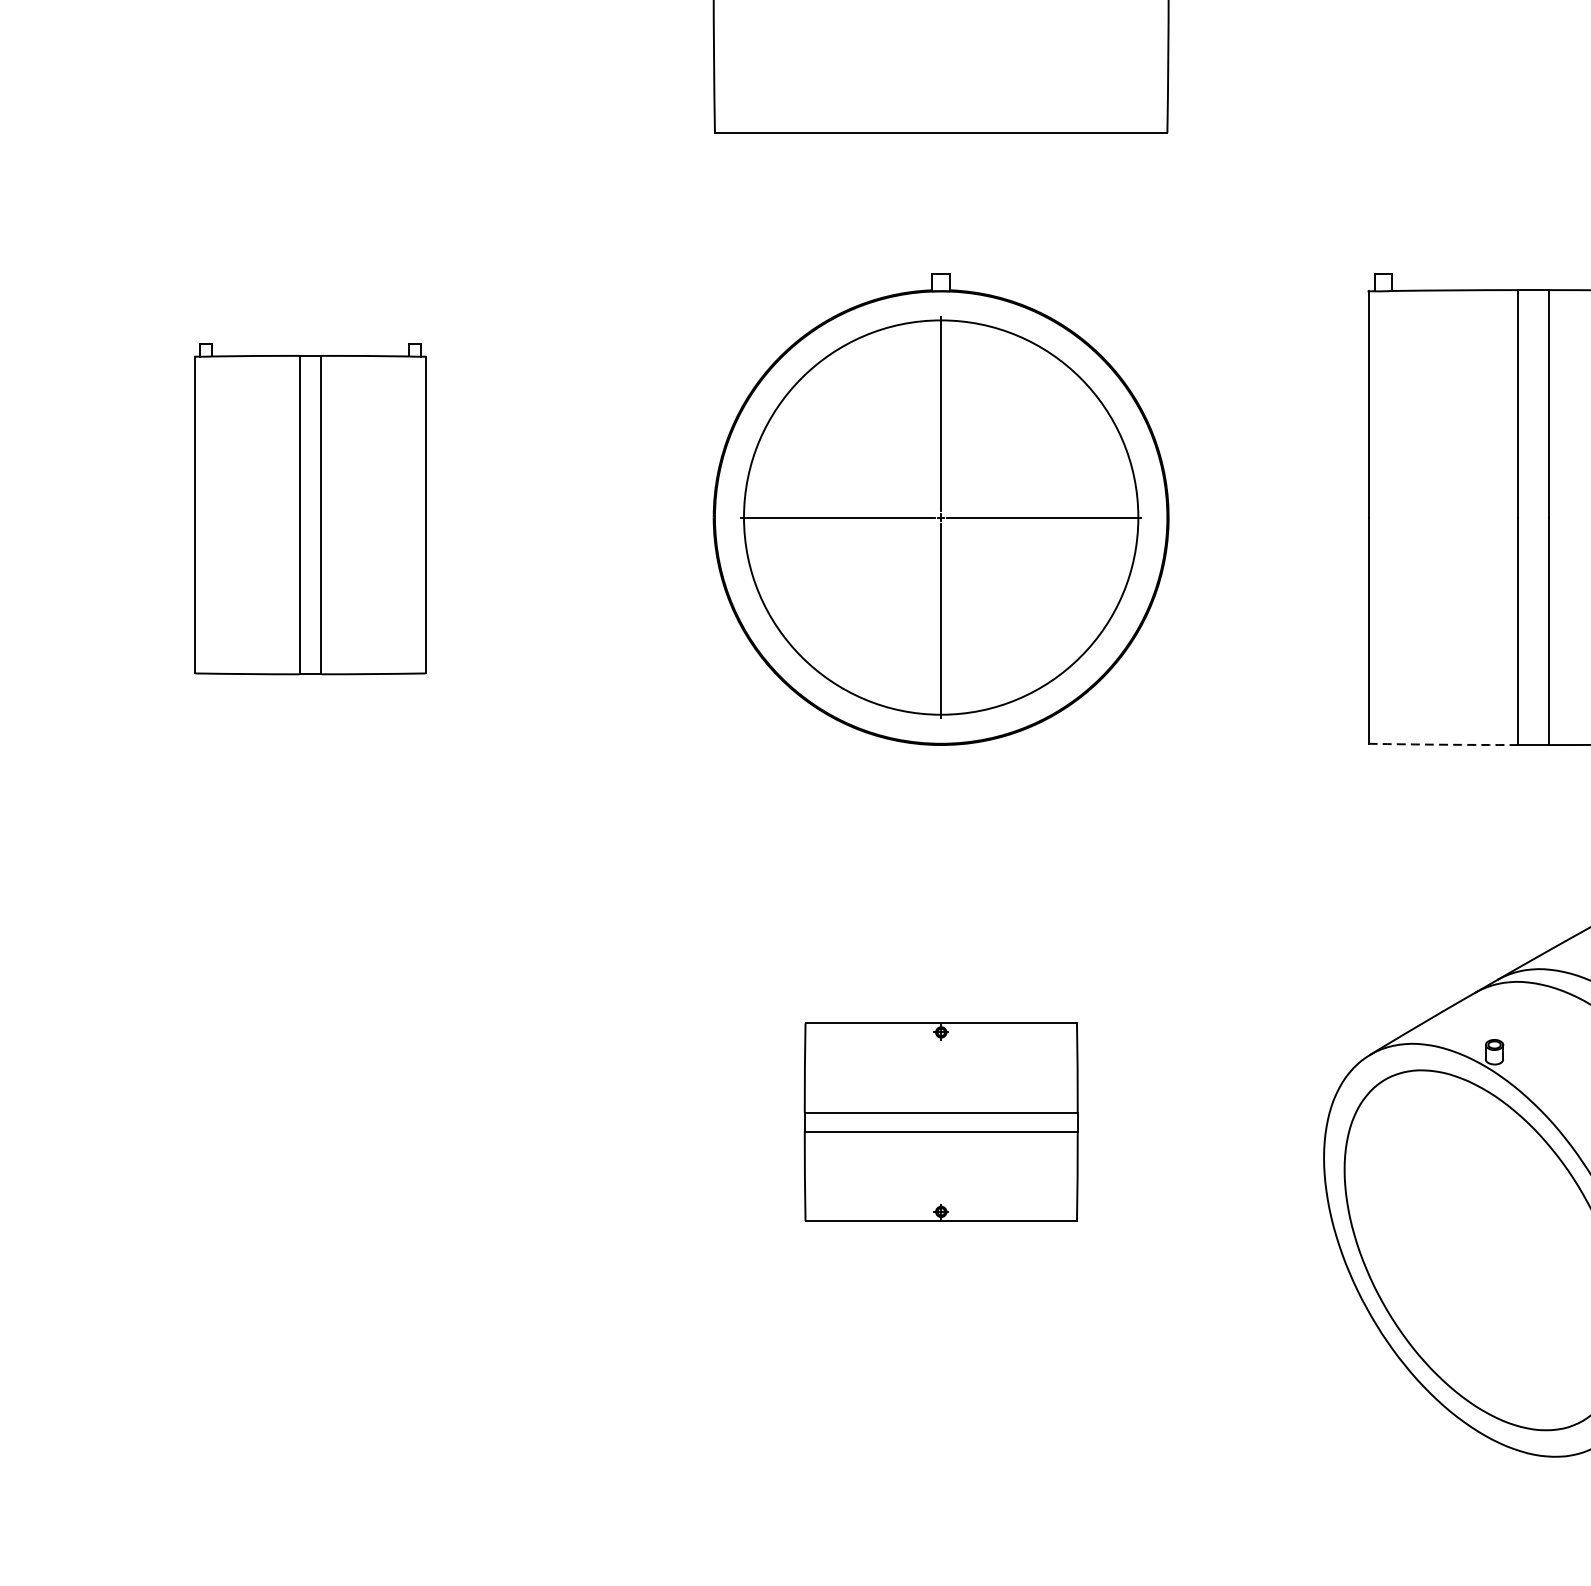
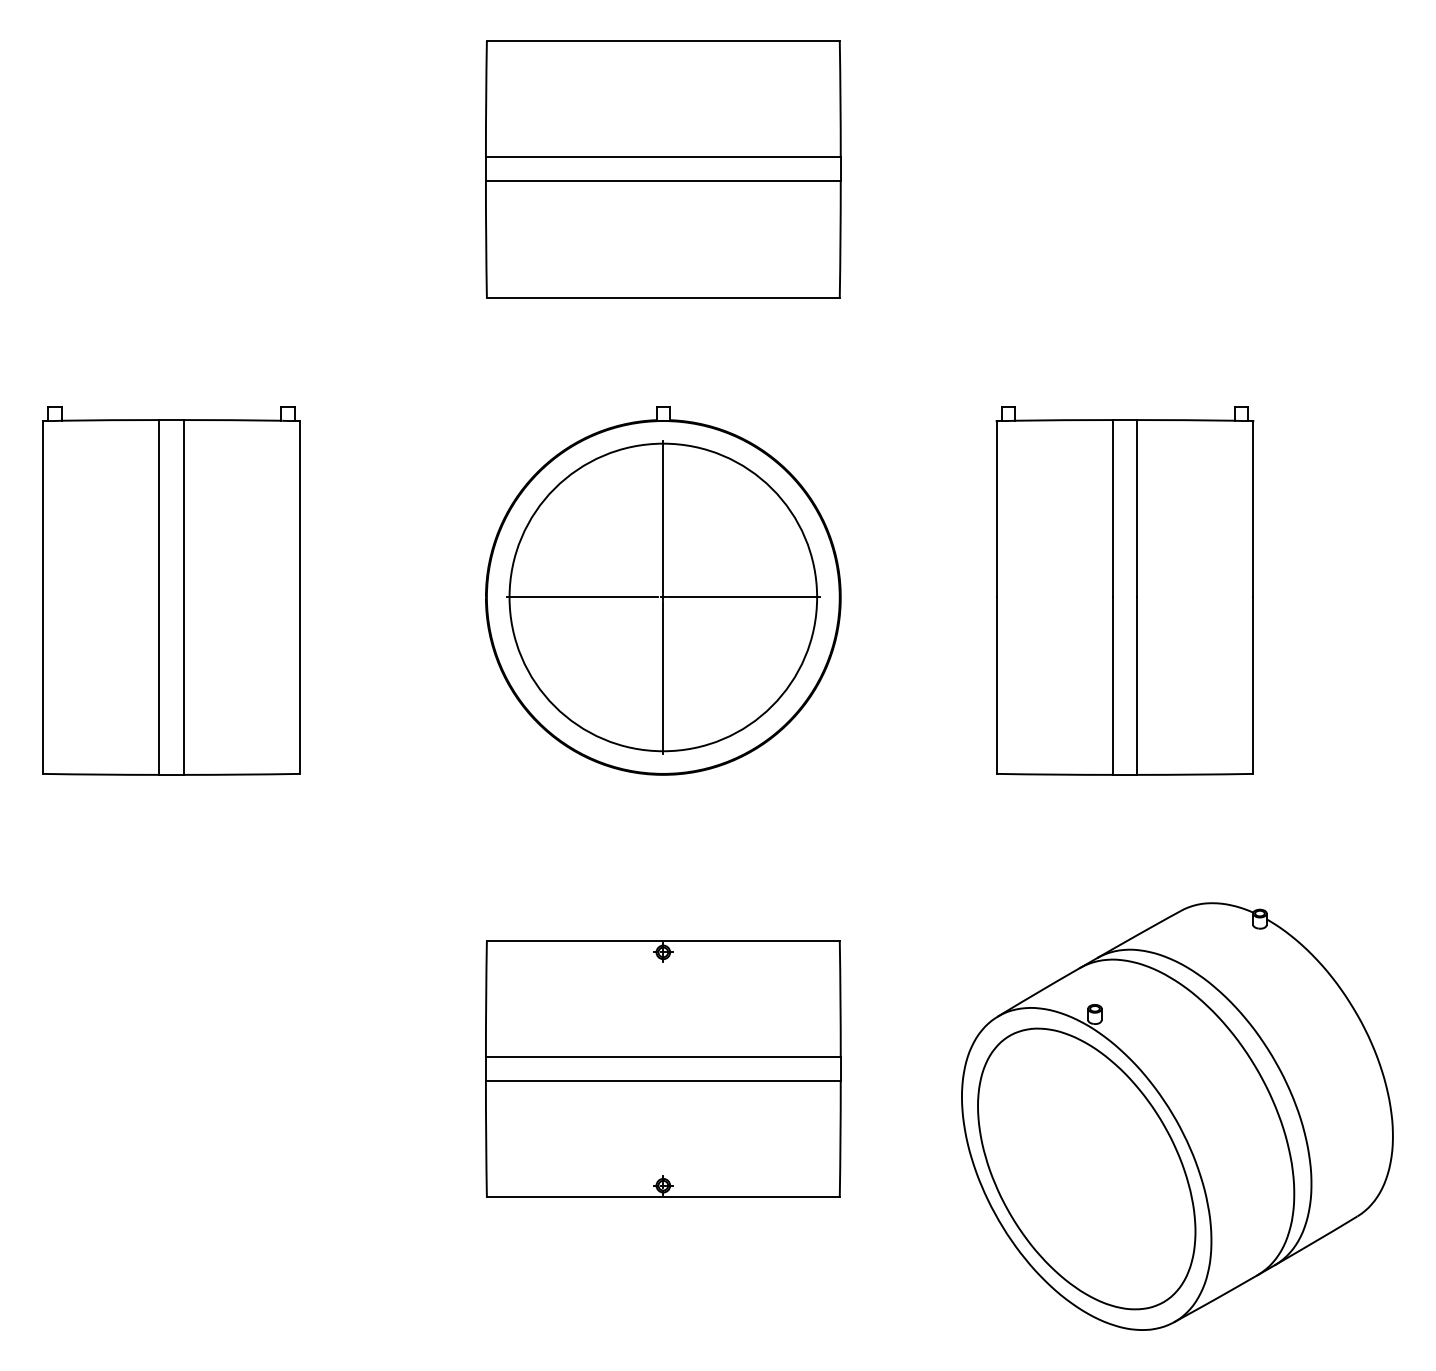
part: (310, 508) -> (171, 590), size x1.43
arc: (1442, 744) -> (1054, 774), dashed -> solid
part: (941, 1121) -> (663, 1068), size x1.67

